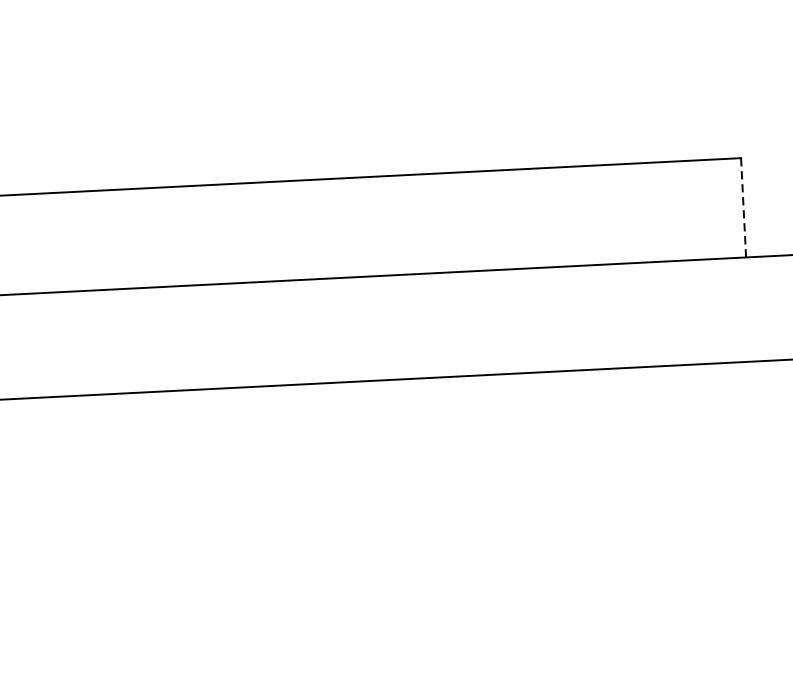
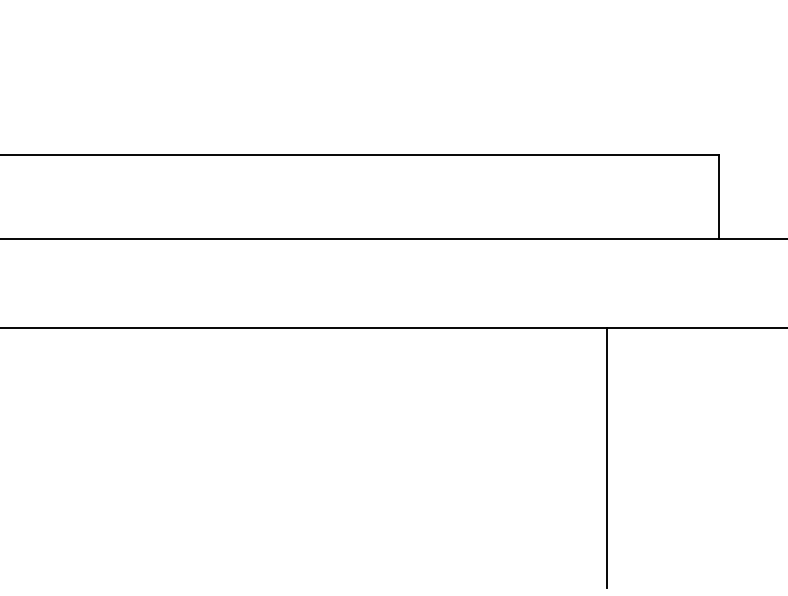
line: (743, 207) -> (718, 197), dashed -> solid
line: (627, 521) -> (607, 457), added

